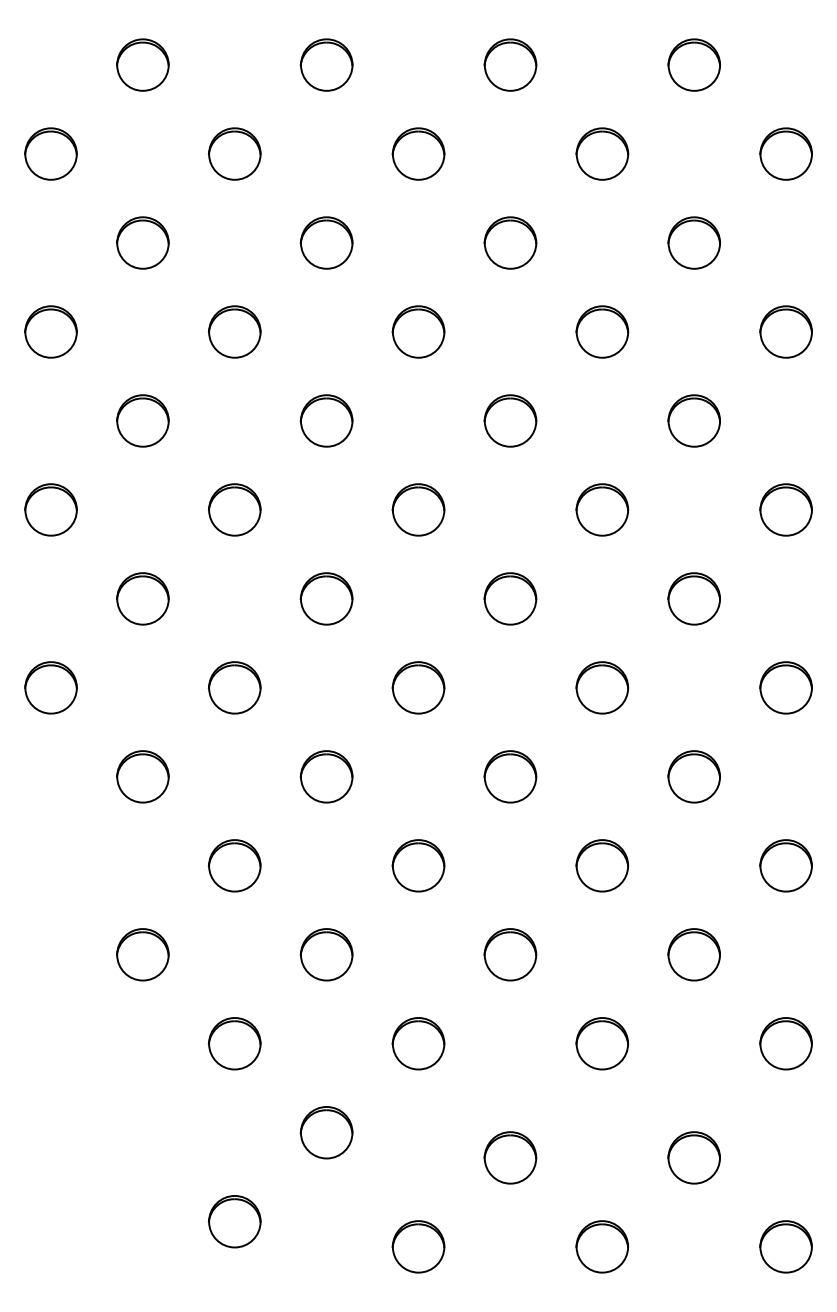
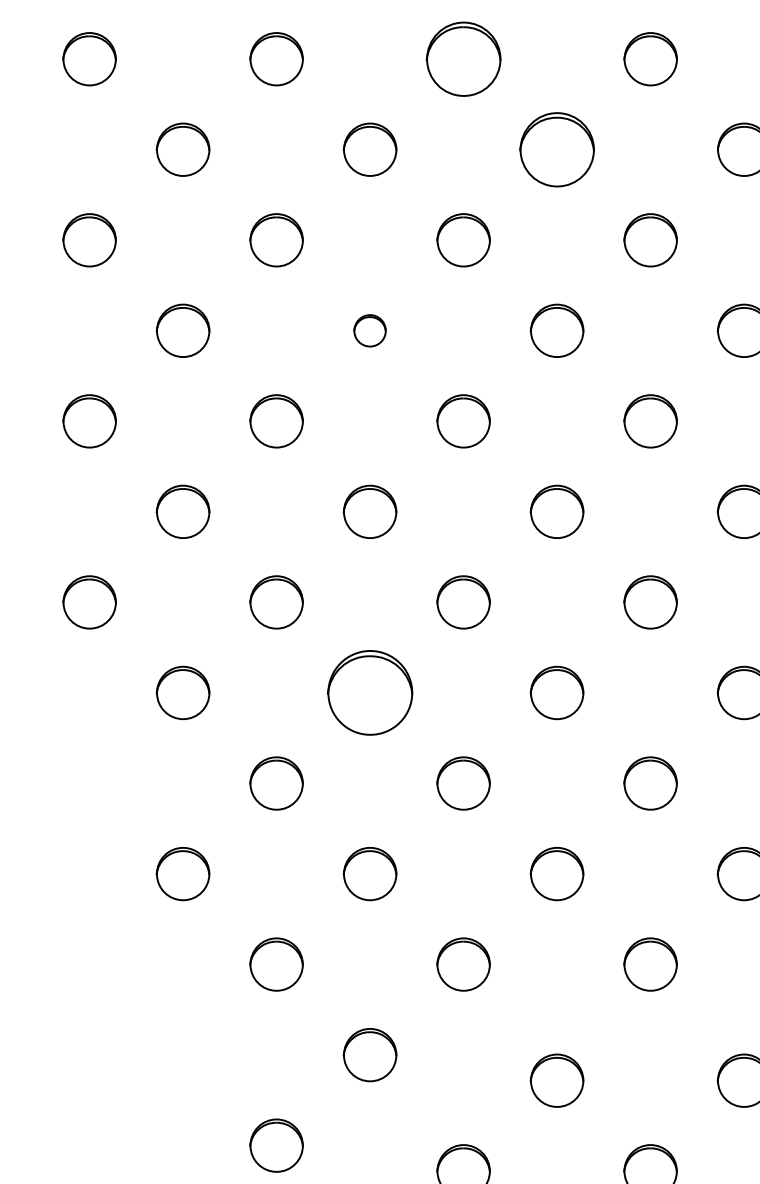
part: (418, 153) -> (463, 58), size x1.4
part: (510, 242) -> (557, 149), size x1.4
part: (326, 420) -> (369, 330), size x0.6
part: (326, 776) -> (369, 692), size x1.6

